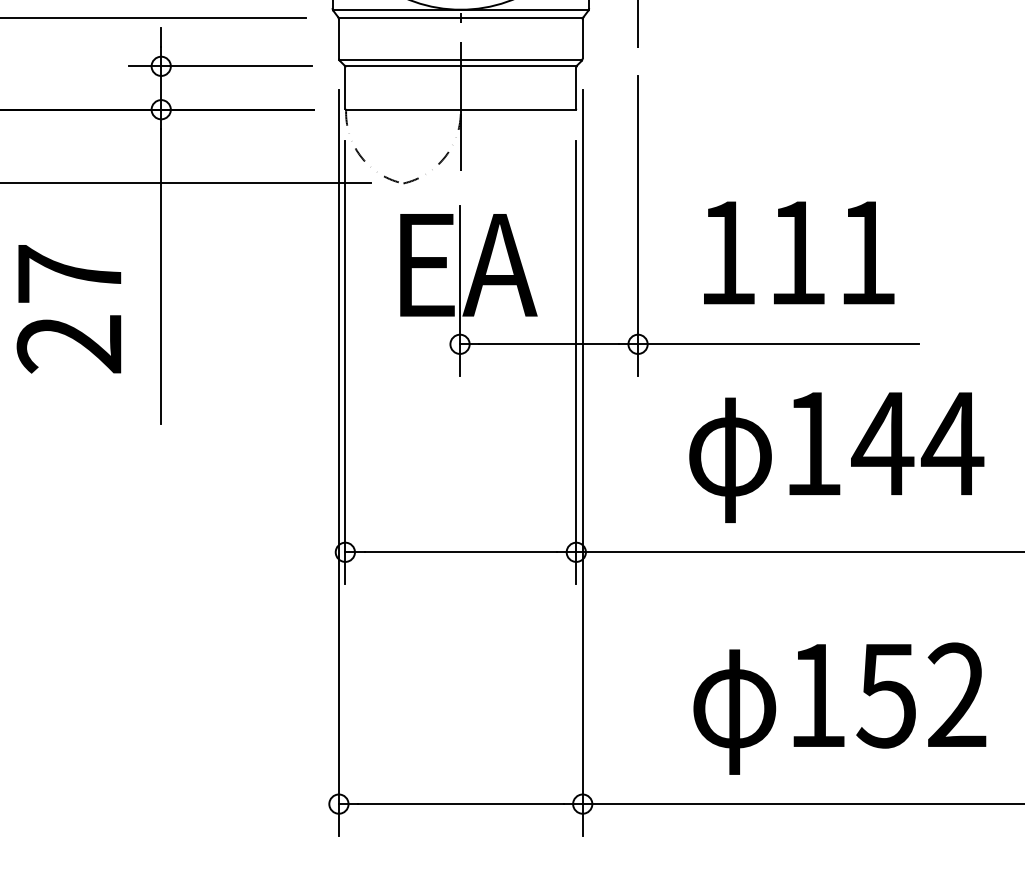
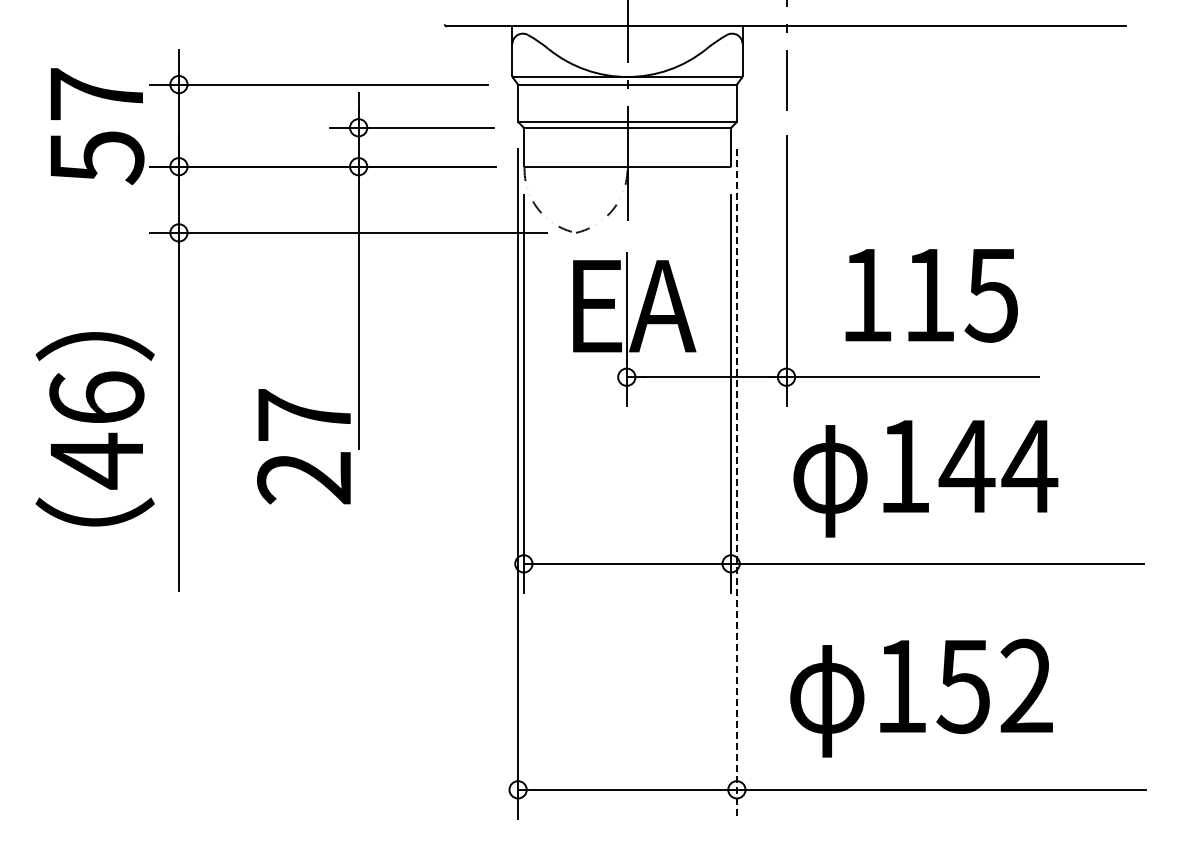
text: (865, 253) -> (990, 295), 111 -> 115
text: (68, 308) -> (303, 446), moved
text: (836, 457) -> (925, 478), moved
line: (582, 462) -> (736, 483), solid -> dashed
text: (839, 707) -> (921, 697), moved

